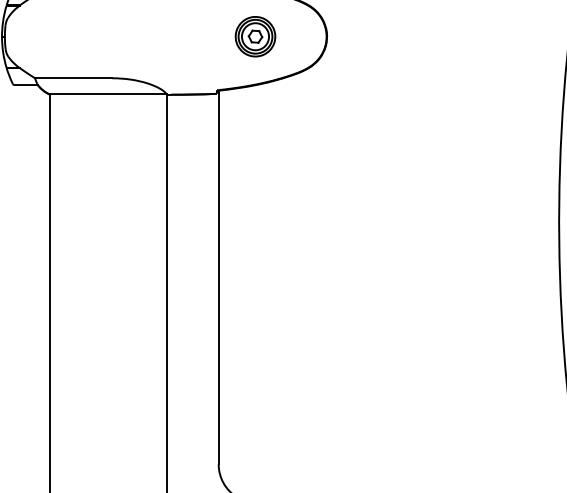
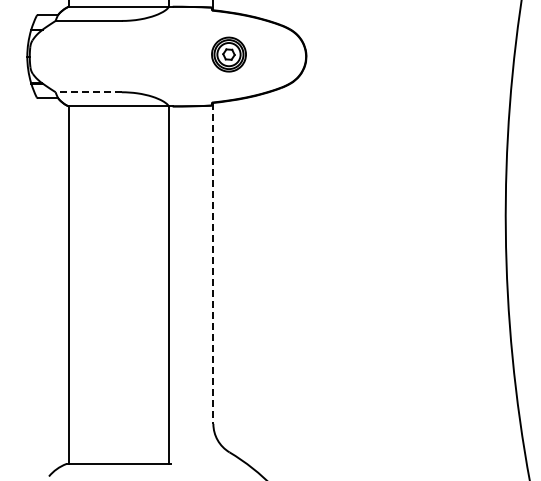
part: (254, 36) -> (228, 54), moved
line: (73, 78) -> (88, 92), solid -> dashed
line: (218, 277) -> (213, 263), solid -> dashed

